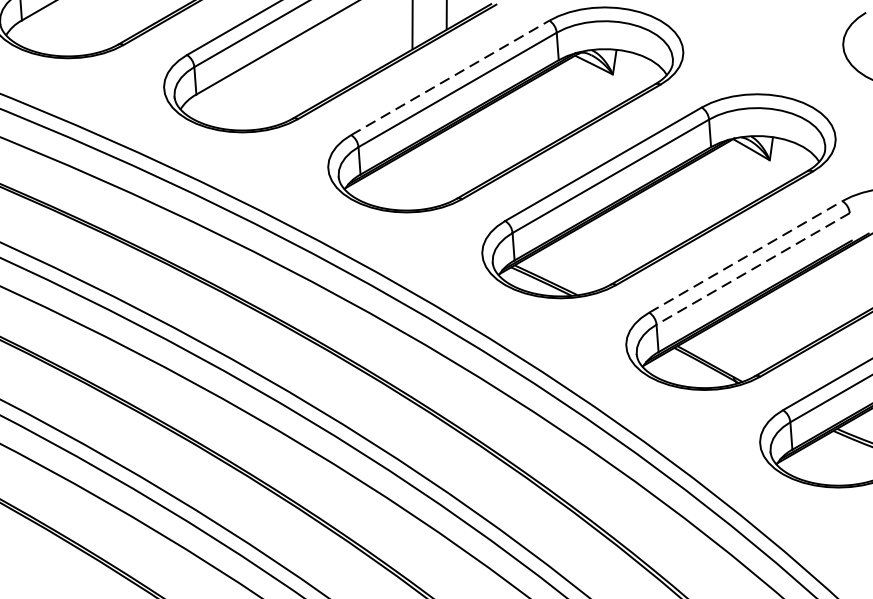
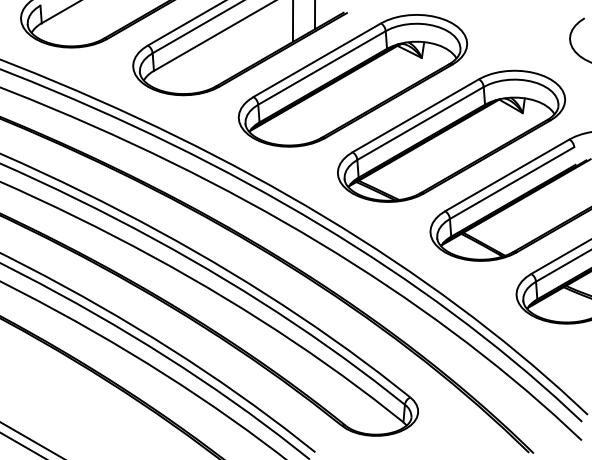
line: (450, 78) -> (317, 60), dashed -> solid
line: (746, 257) -> (507, 175), dashed -> solid
line: (753, 269) -> (512, 183), dashed -> solid

